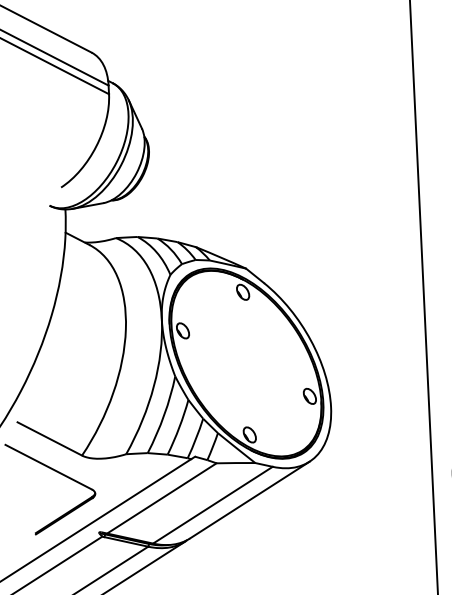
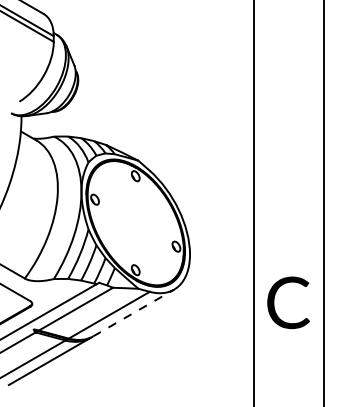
line: (249, 500) -> (133, 313), solid -> dashed

